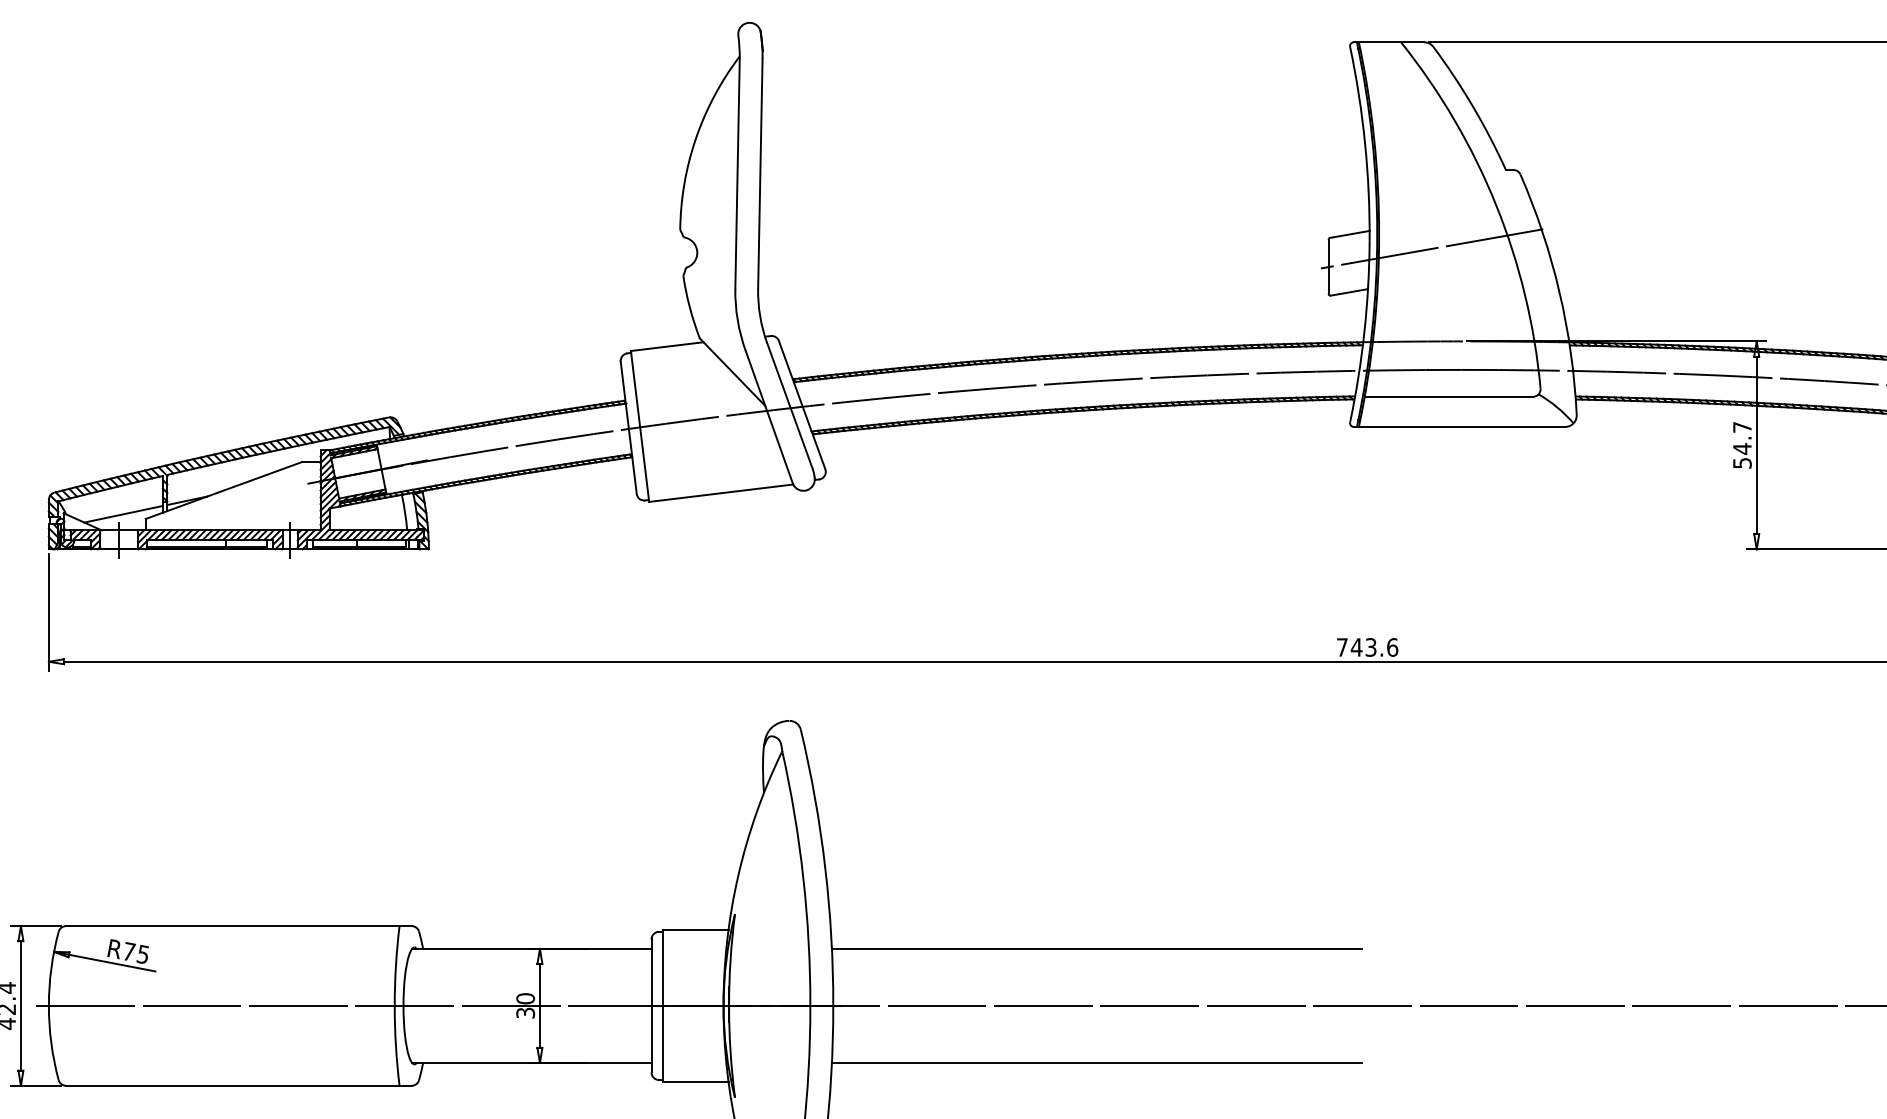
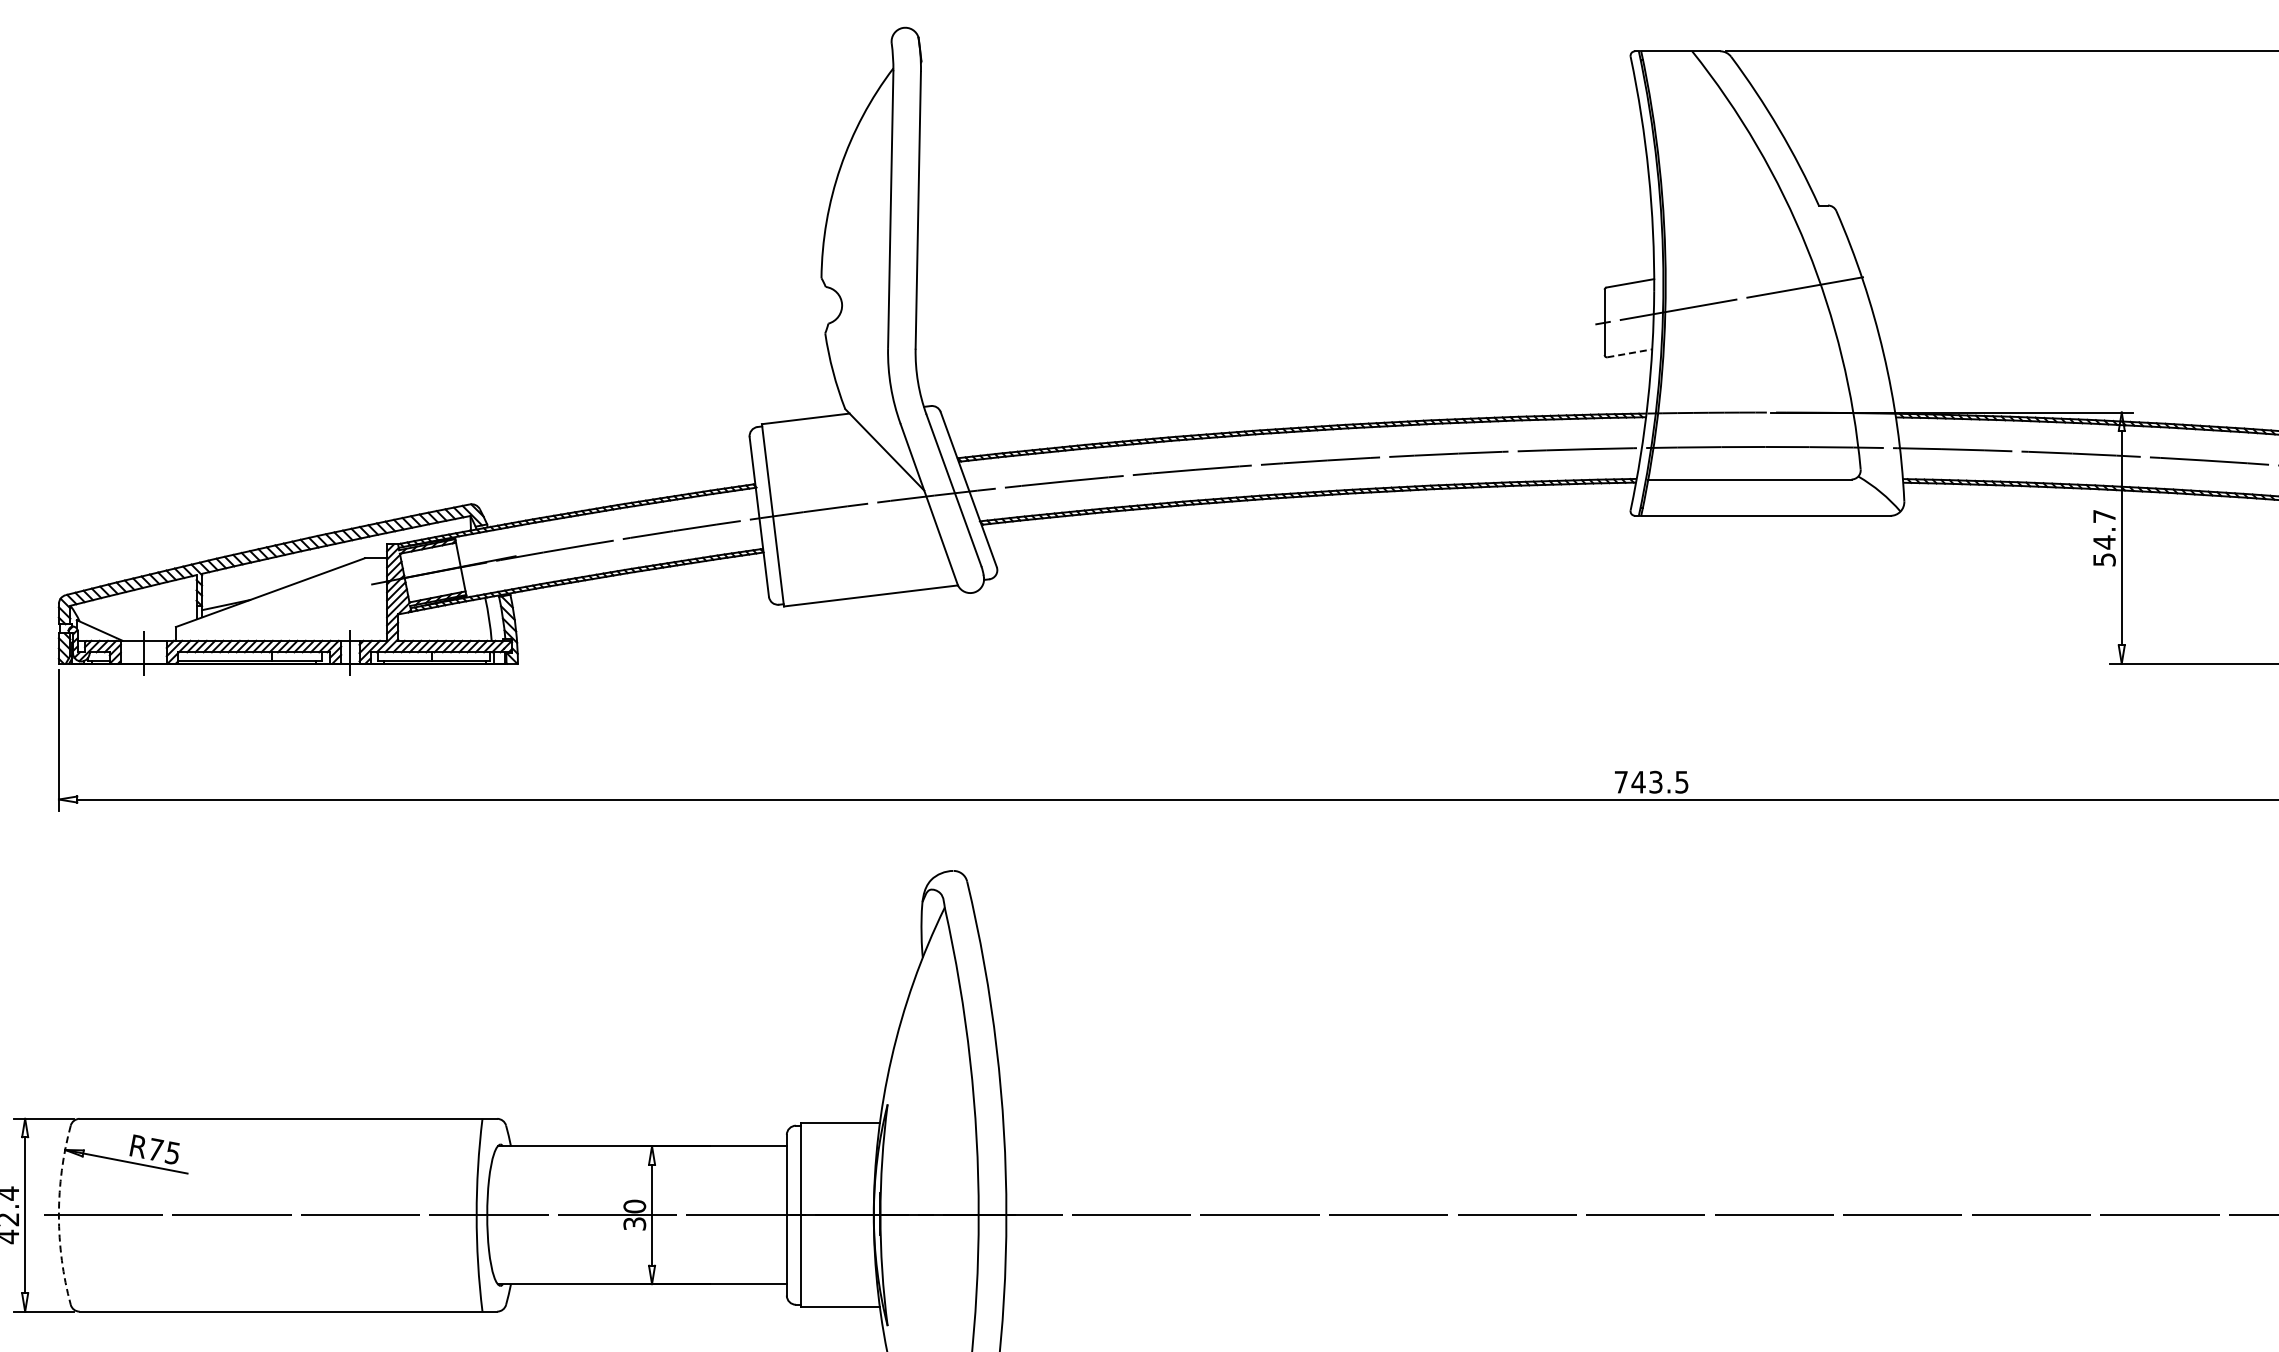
line: (1349, 292) -> (1629, 353), solid -> dashed
line: (123, 514) -> (148, 621), removed
text: (1392, 646) -> (1681, 781), 743.6 -> 743.5
line: (1096, 949) -> (1324, 1146), removed
arc: (48, 1006) -> (58, 1215), solid -> dashed
line: (1096, 1063) -> (1324, 1284), removed

